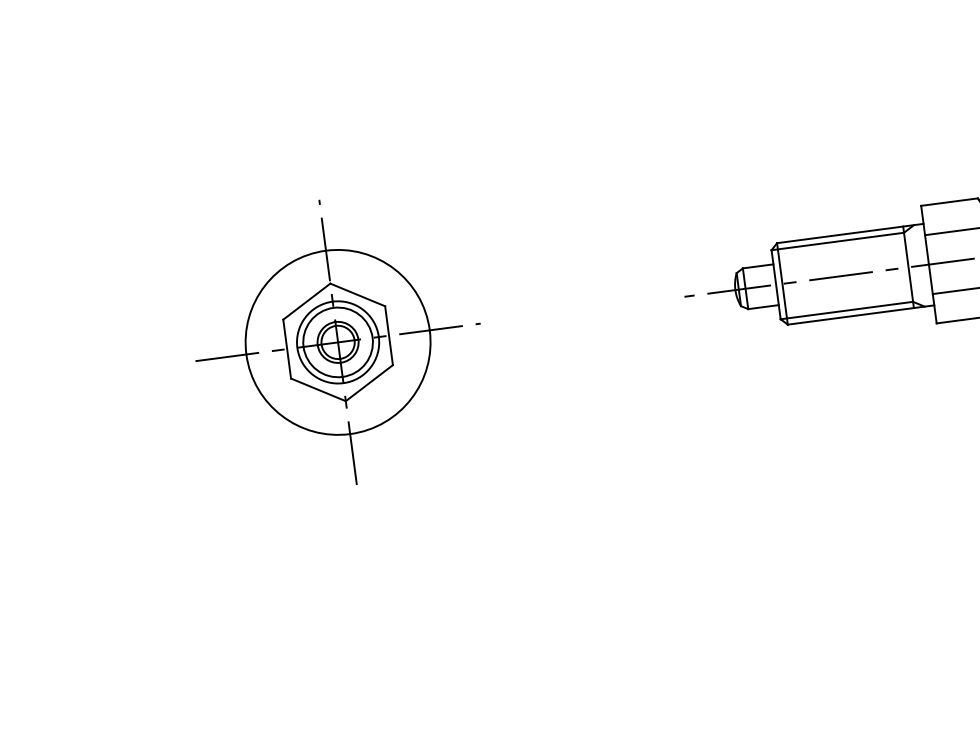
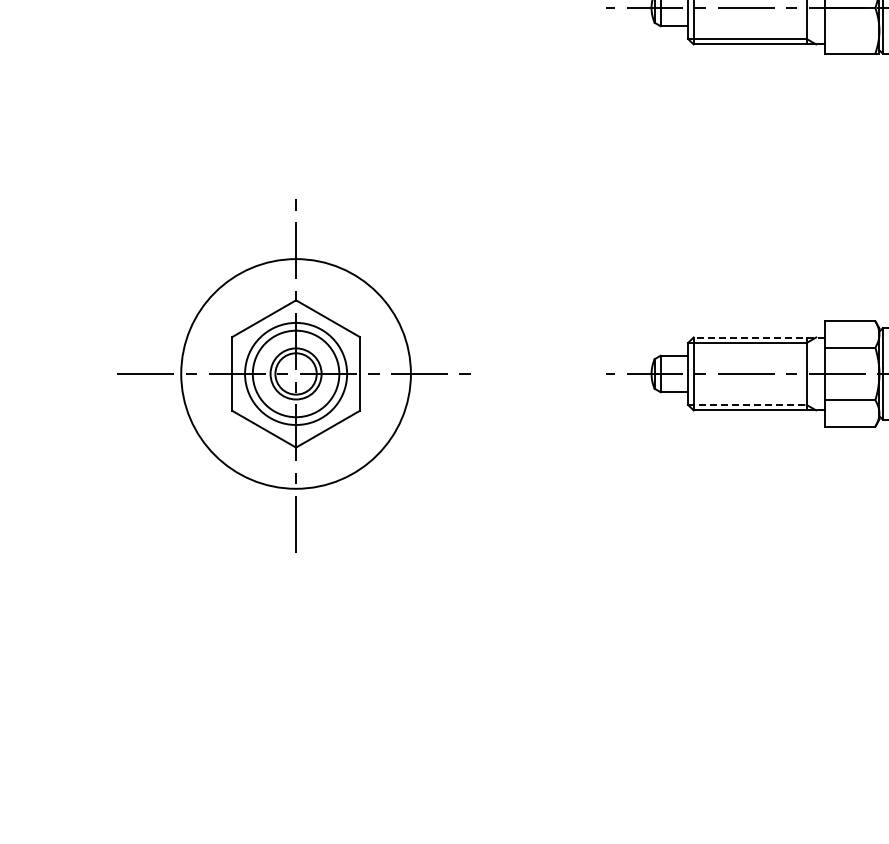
line: (850, 233) -> (759, 337), solid -> dashed
line: (847, 310) -> (747, 404), solid -> dashed
part: (337, 341) -> (295, 373), size x1.4

